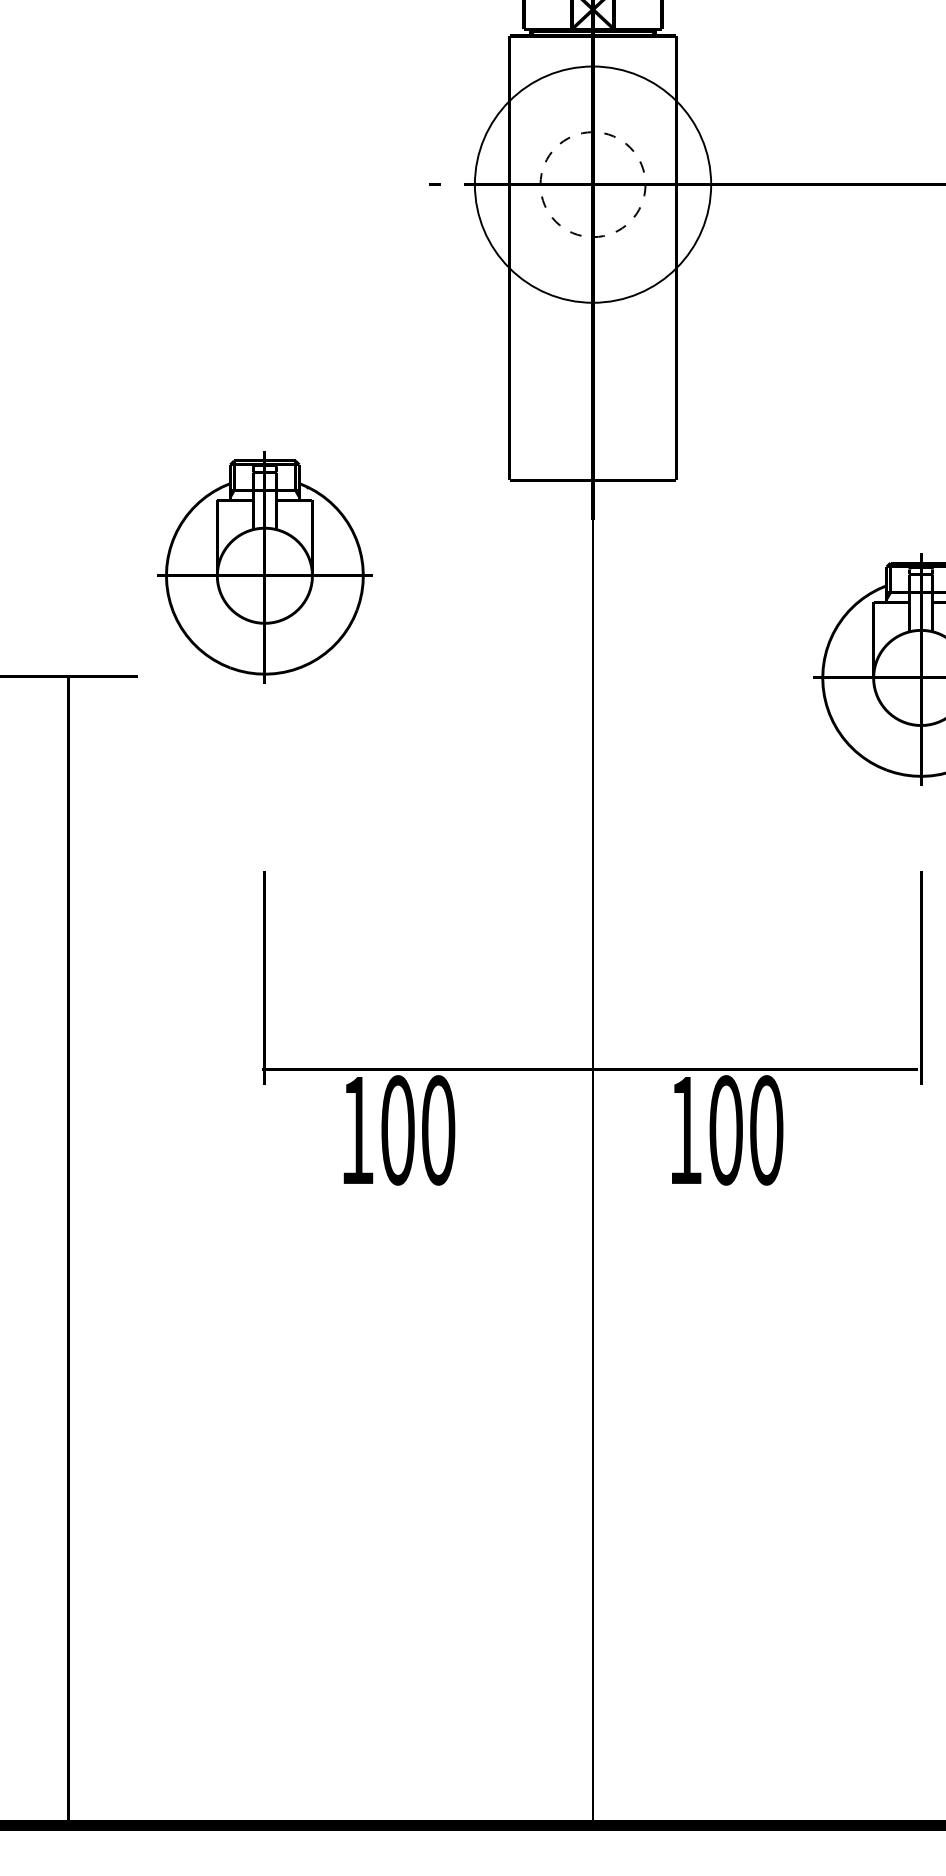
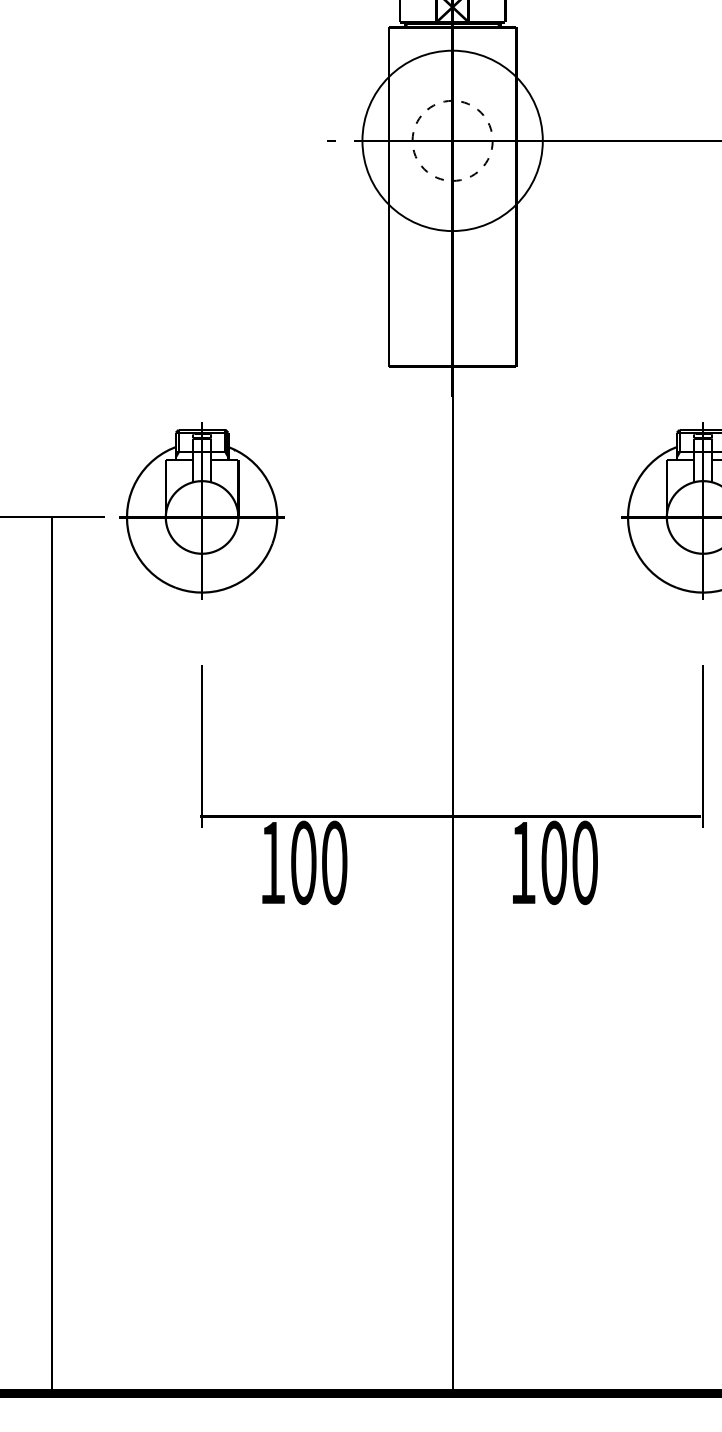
part: (264, 566) -> (201, 510), moved

